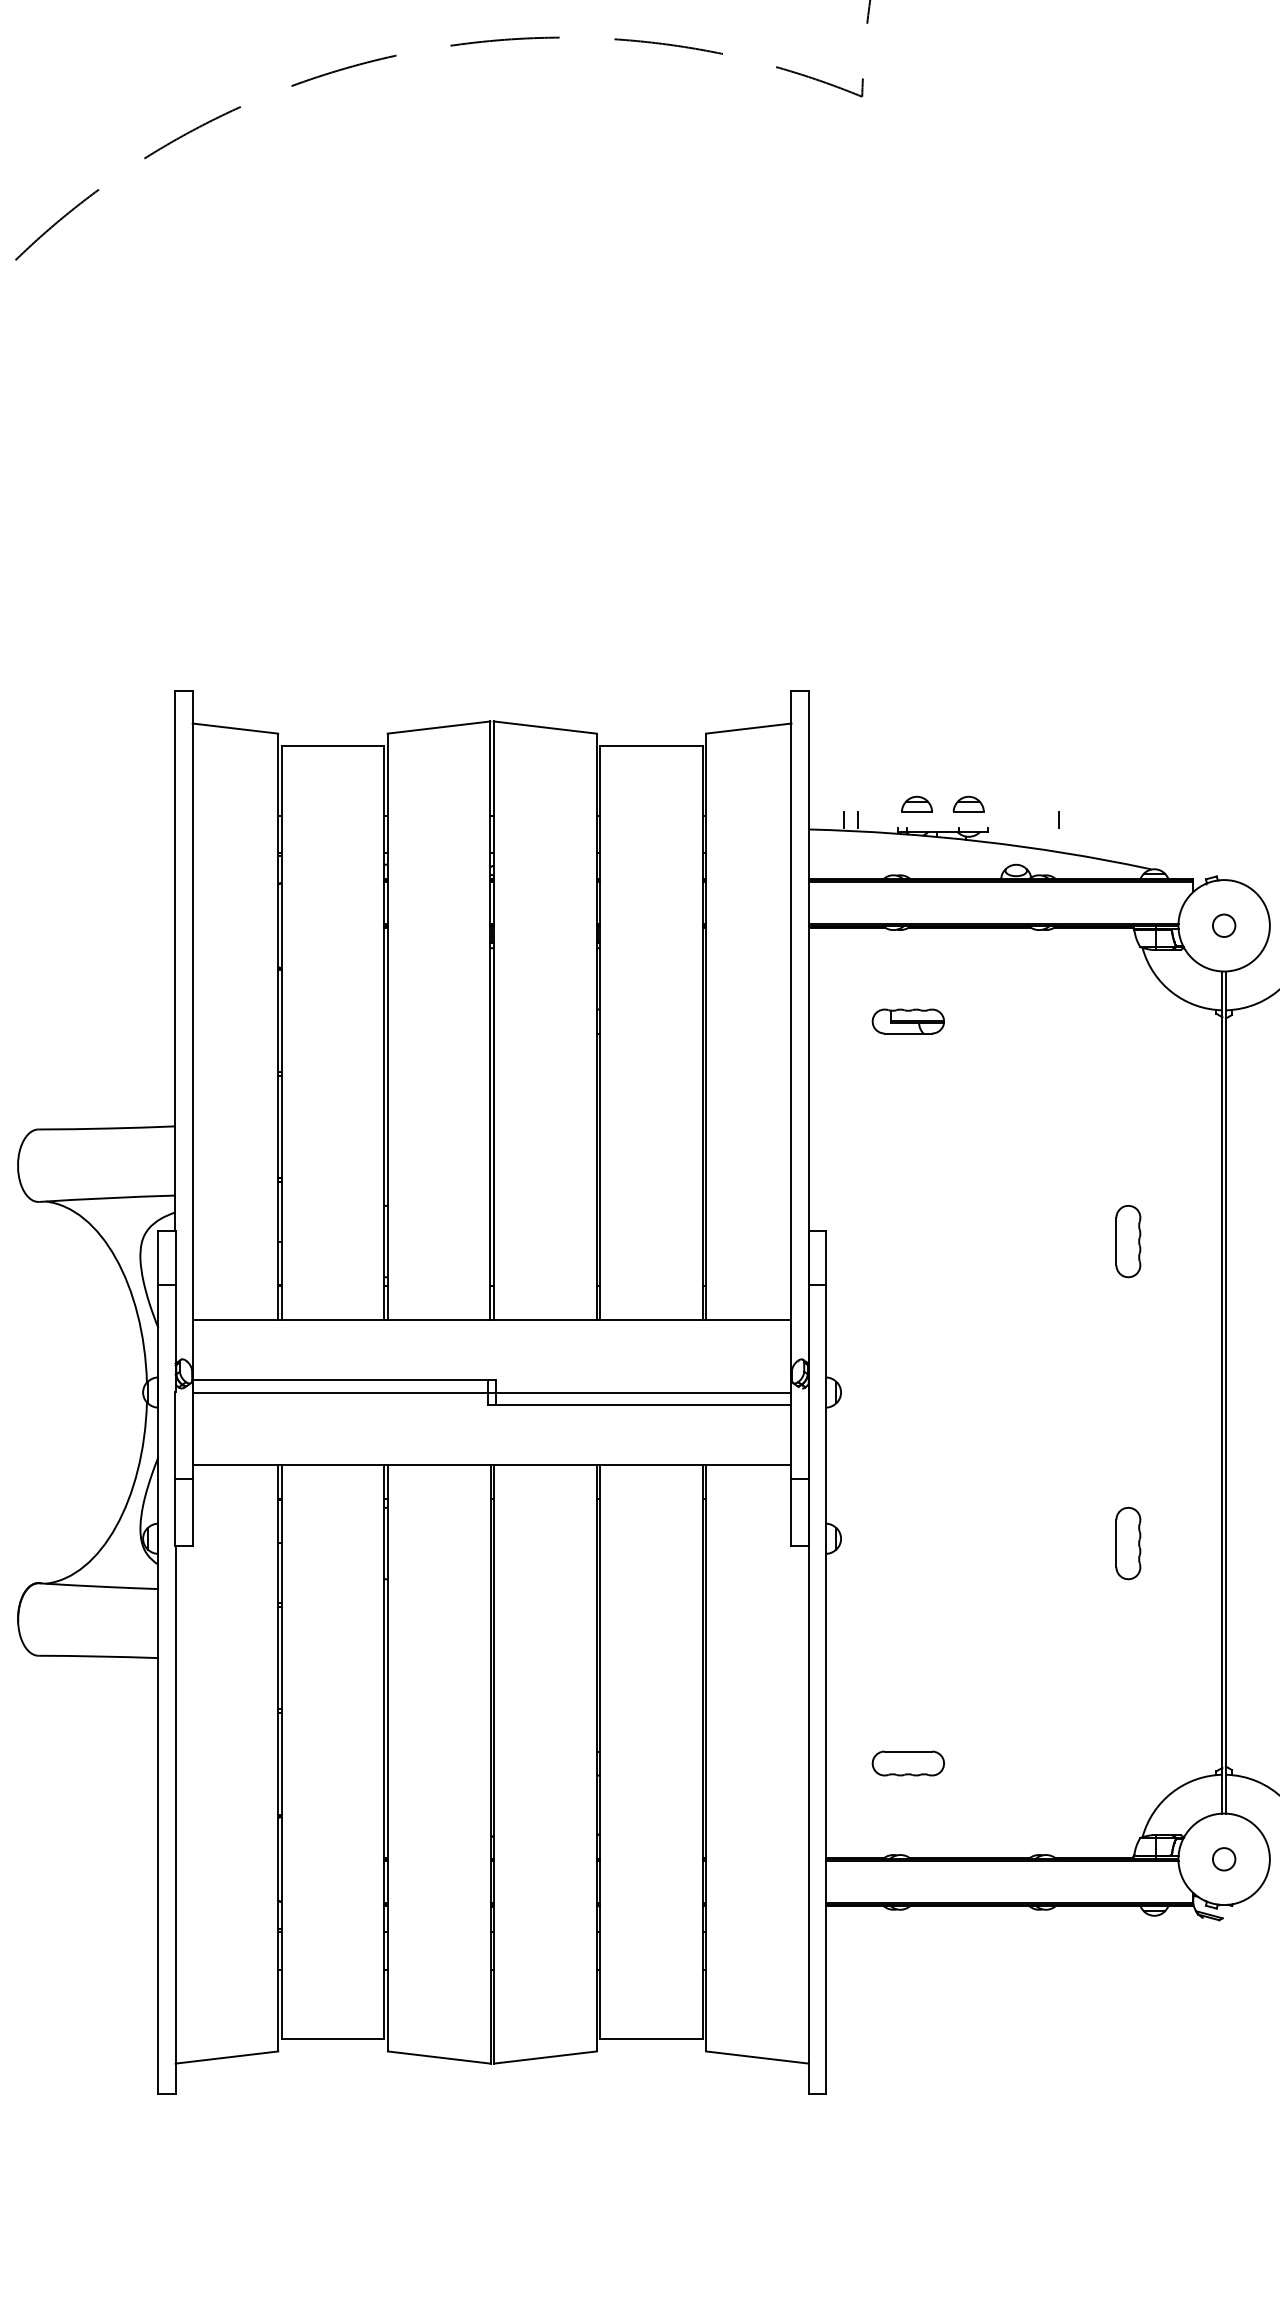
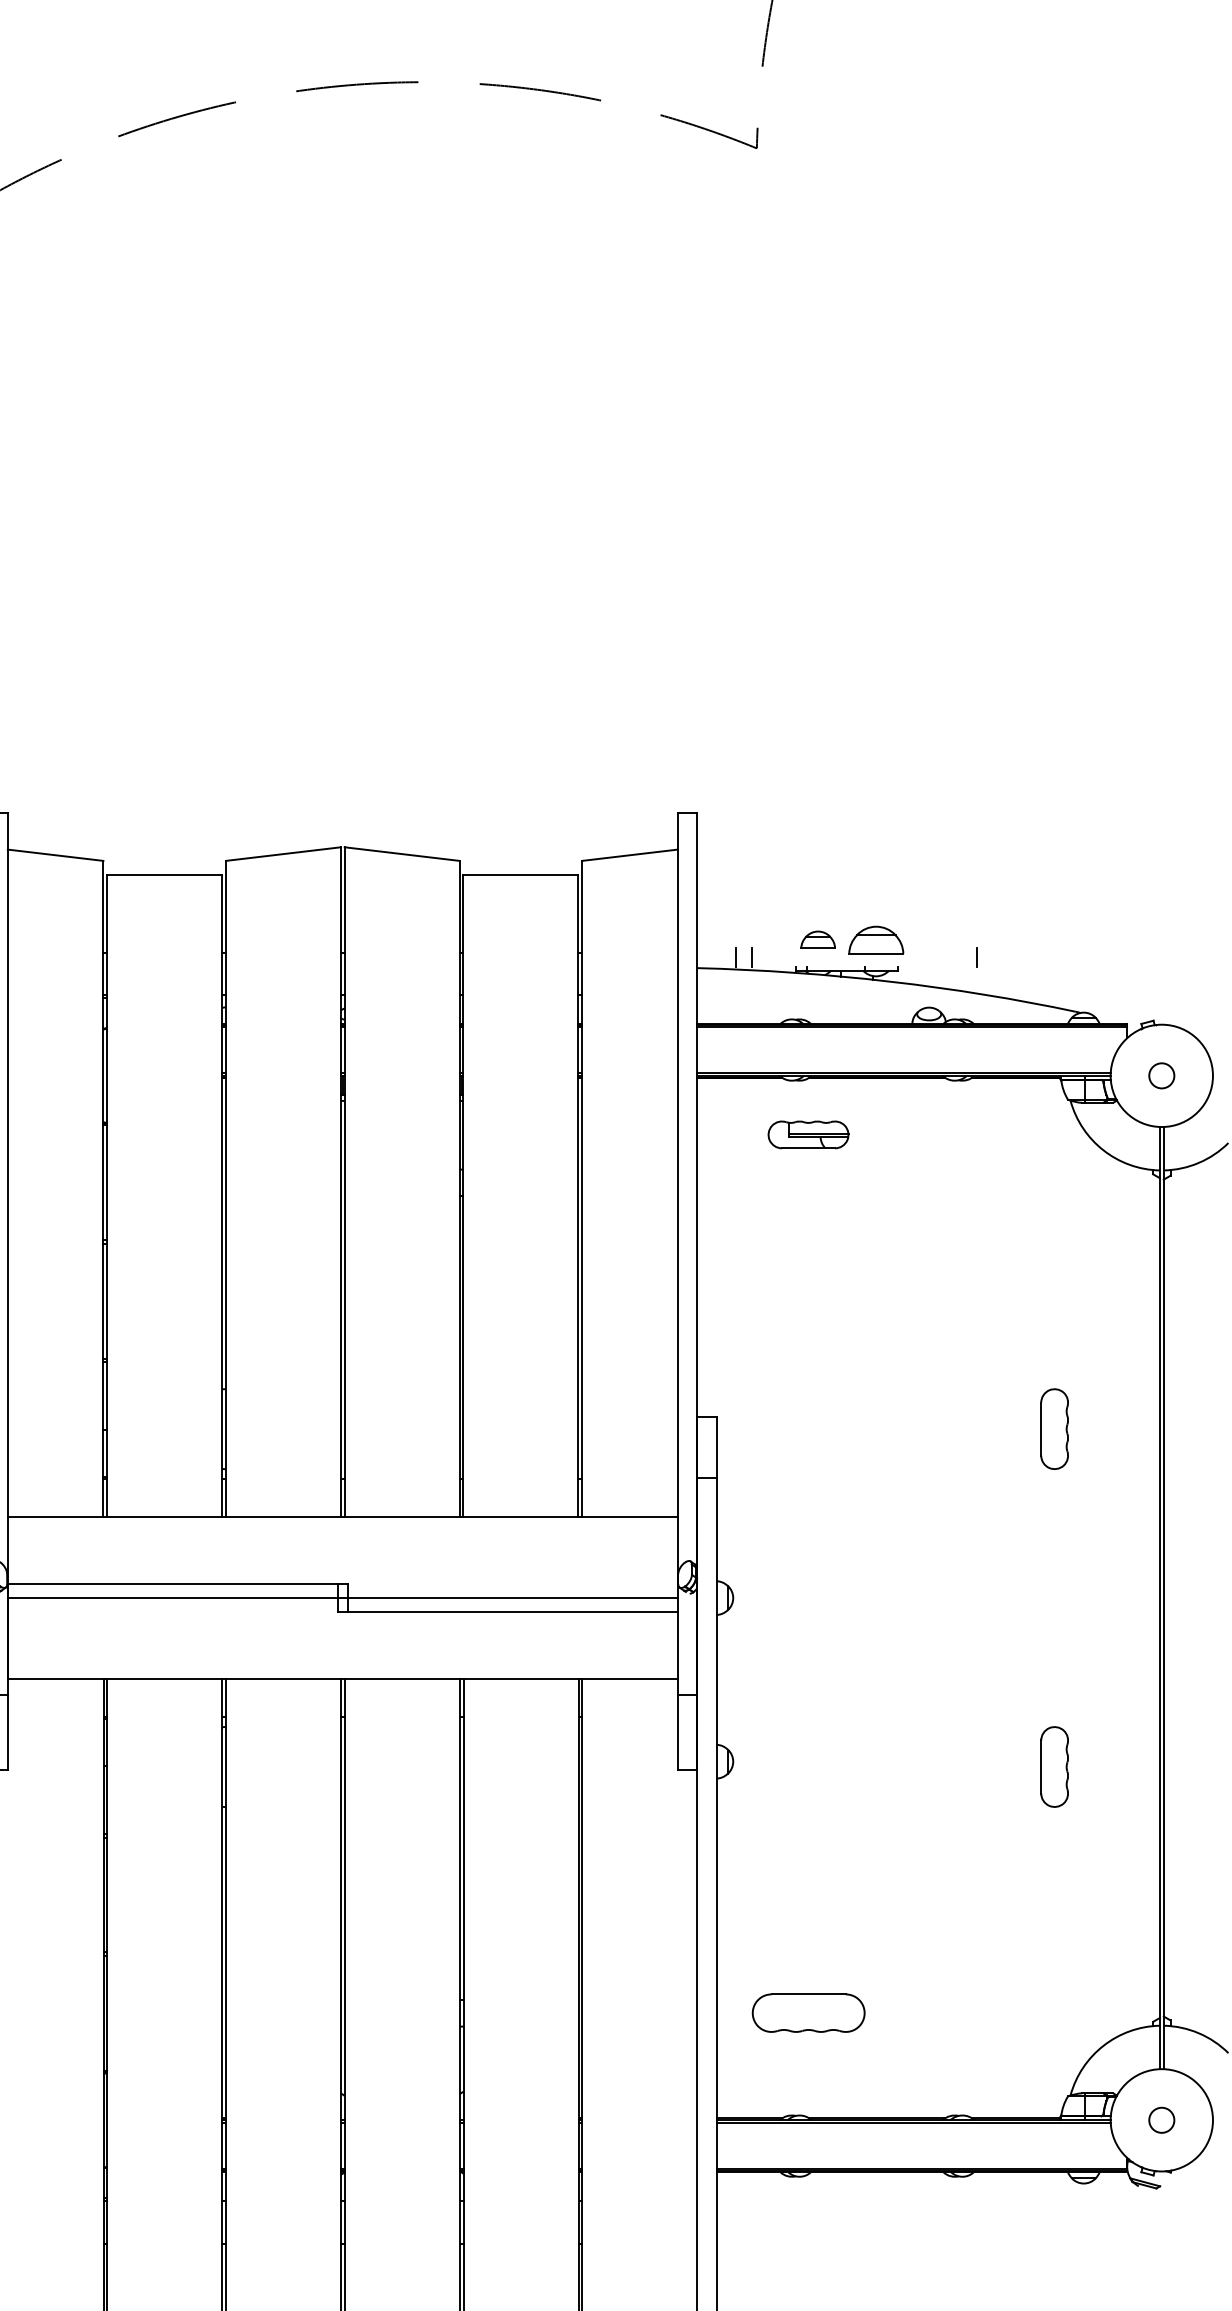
part: (968, 803) -> (875, 939), size x1.6
part: (907, 1021) -> (807, 1134), moved
part: (907, 1763) -> (807, 2013), size x1.4

